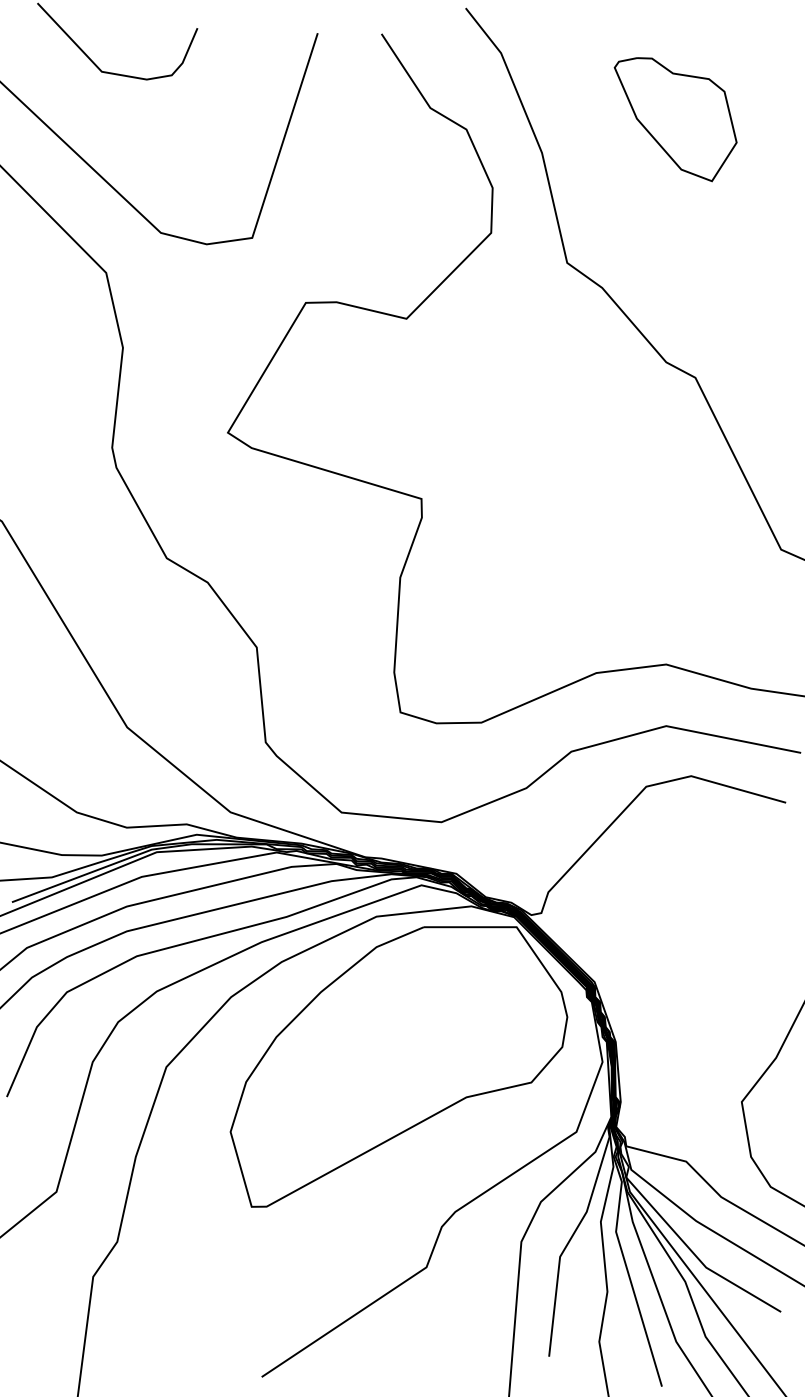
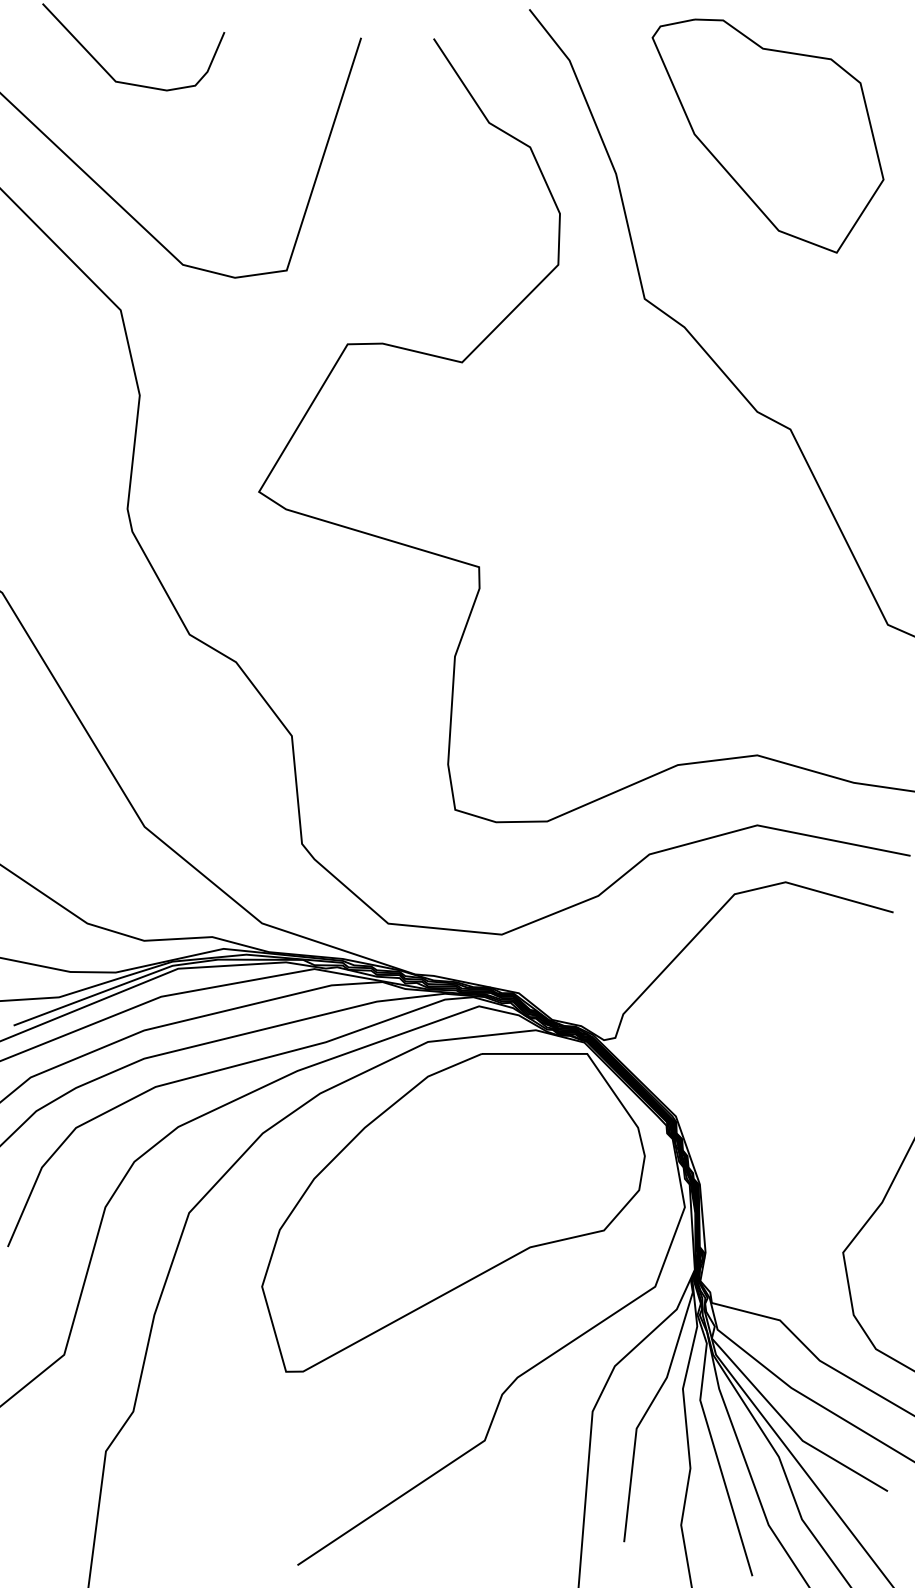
part: (675, 119) -> (767, 135), size x1.67

